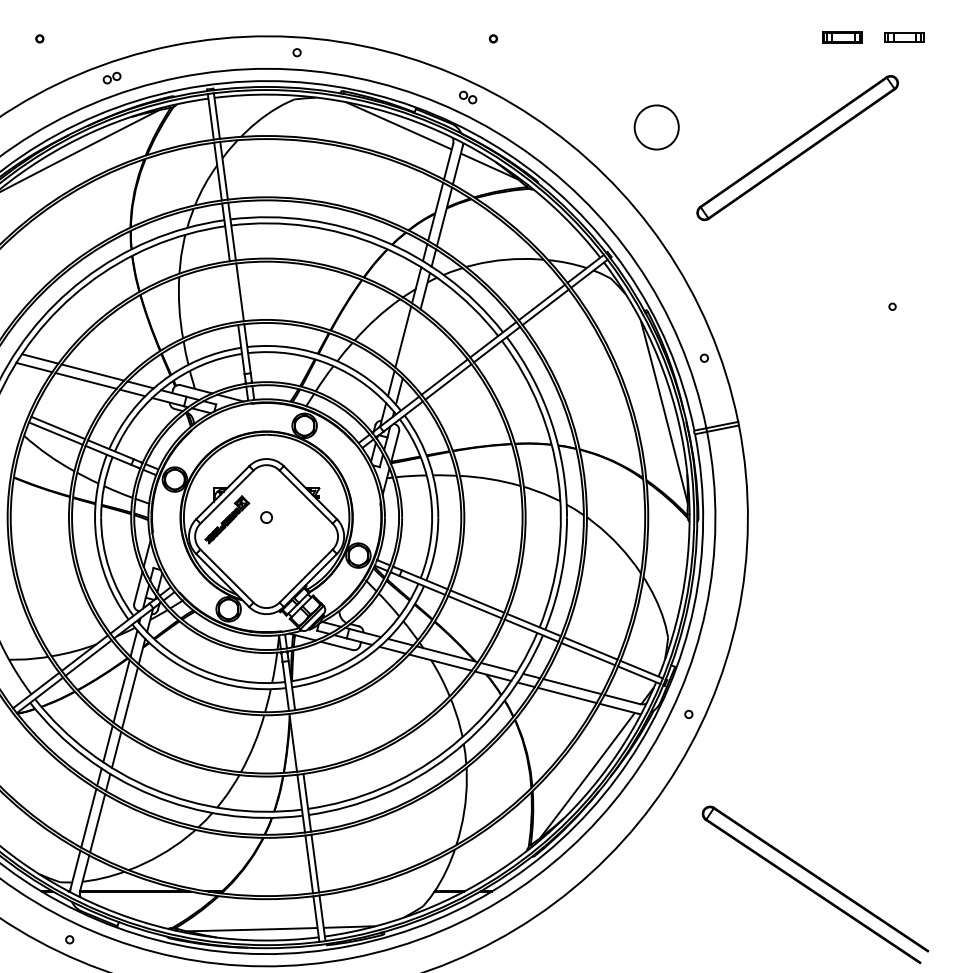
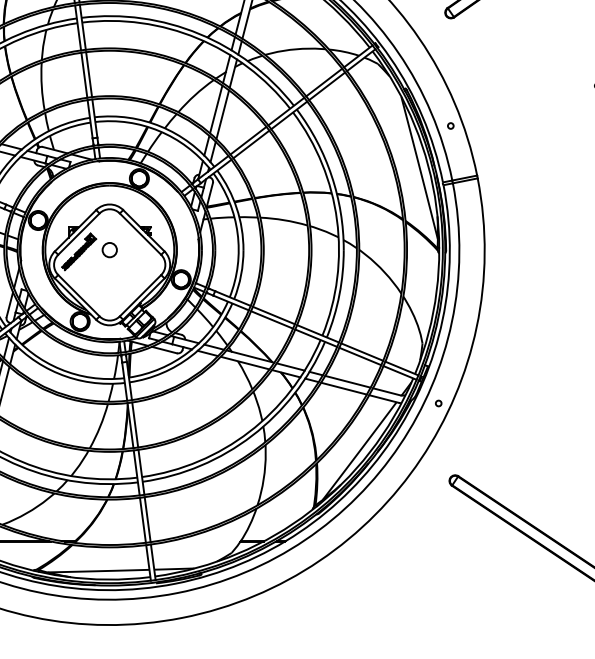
line: (233, 293) -> (83, 75), added
line: (411, 343) -> (222, 114), added
circle: (266, 517) -> (109, 250), size x1.67
line: (299, 741) -> (135, 424), added

